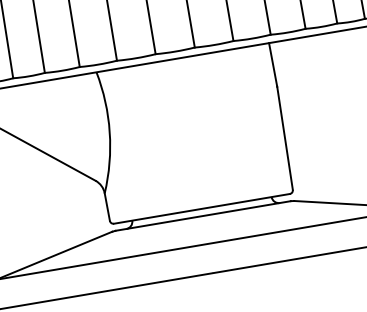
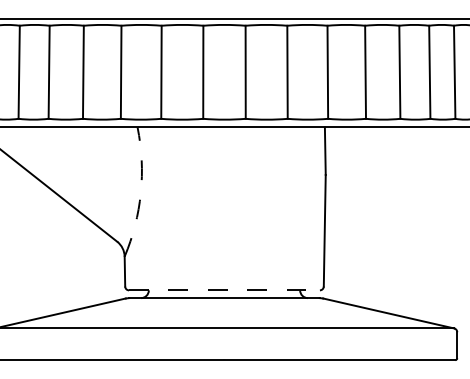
arc: (109, 132) -> (140, 193), solid -> dashed
line: (201, 208) -> (224, 290), solid -> dashed

